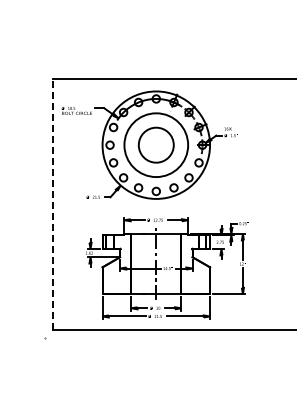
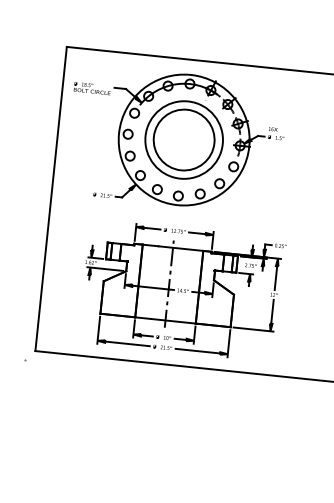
circle: (156, 145) -> (184, 140), size x1.43
line: (52, 204) -> (50, 198), dashed -> solid

